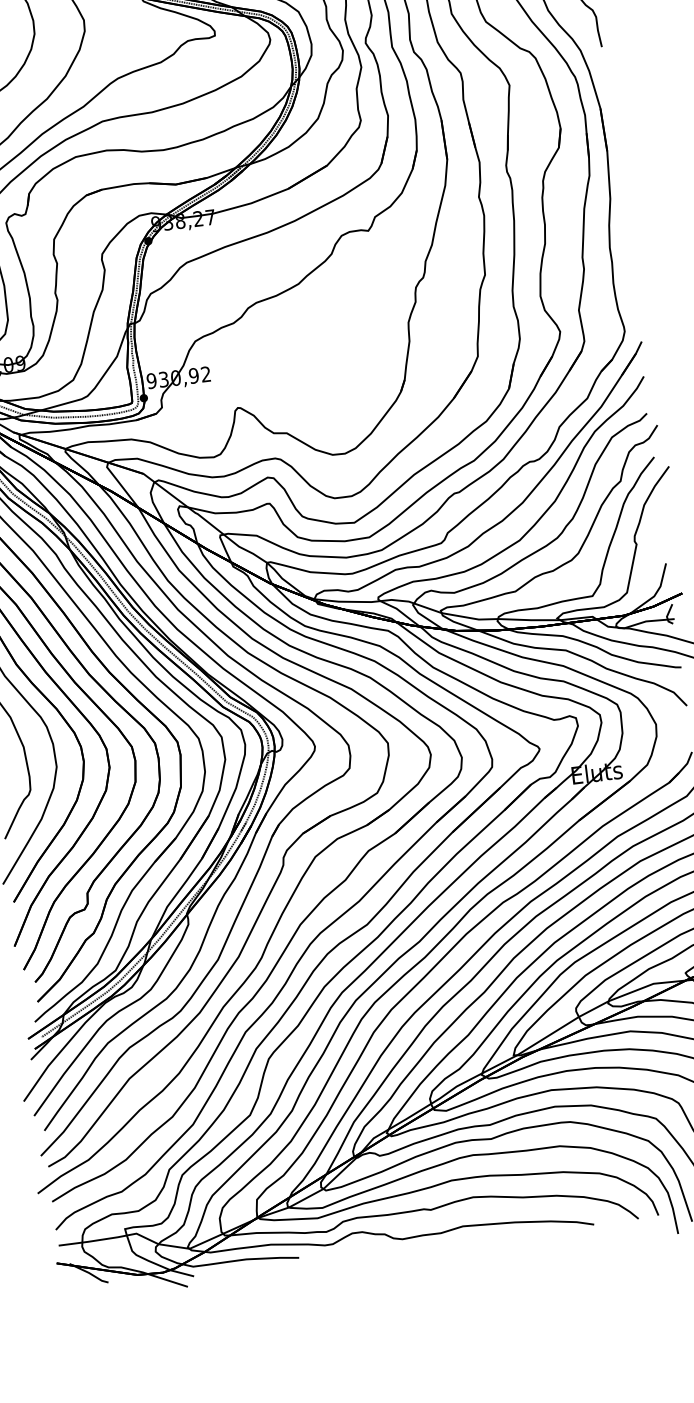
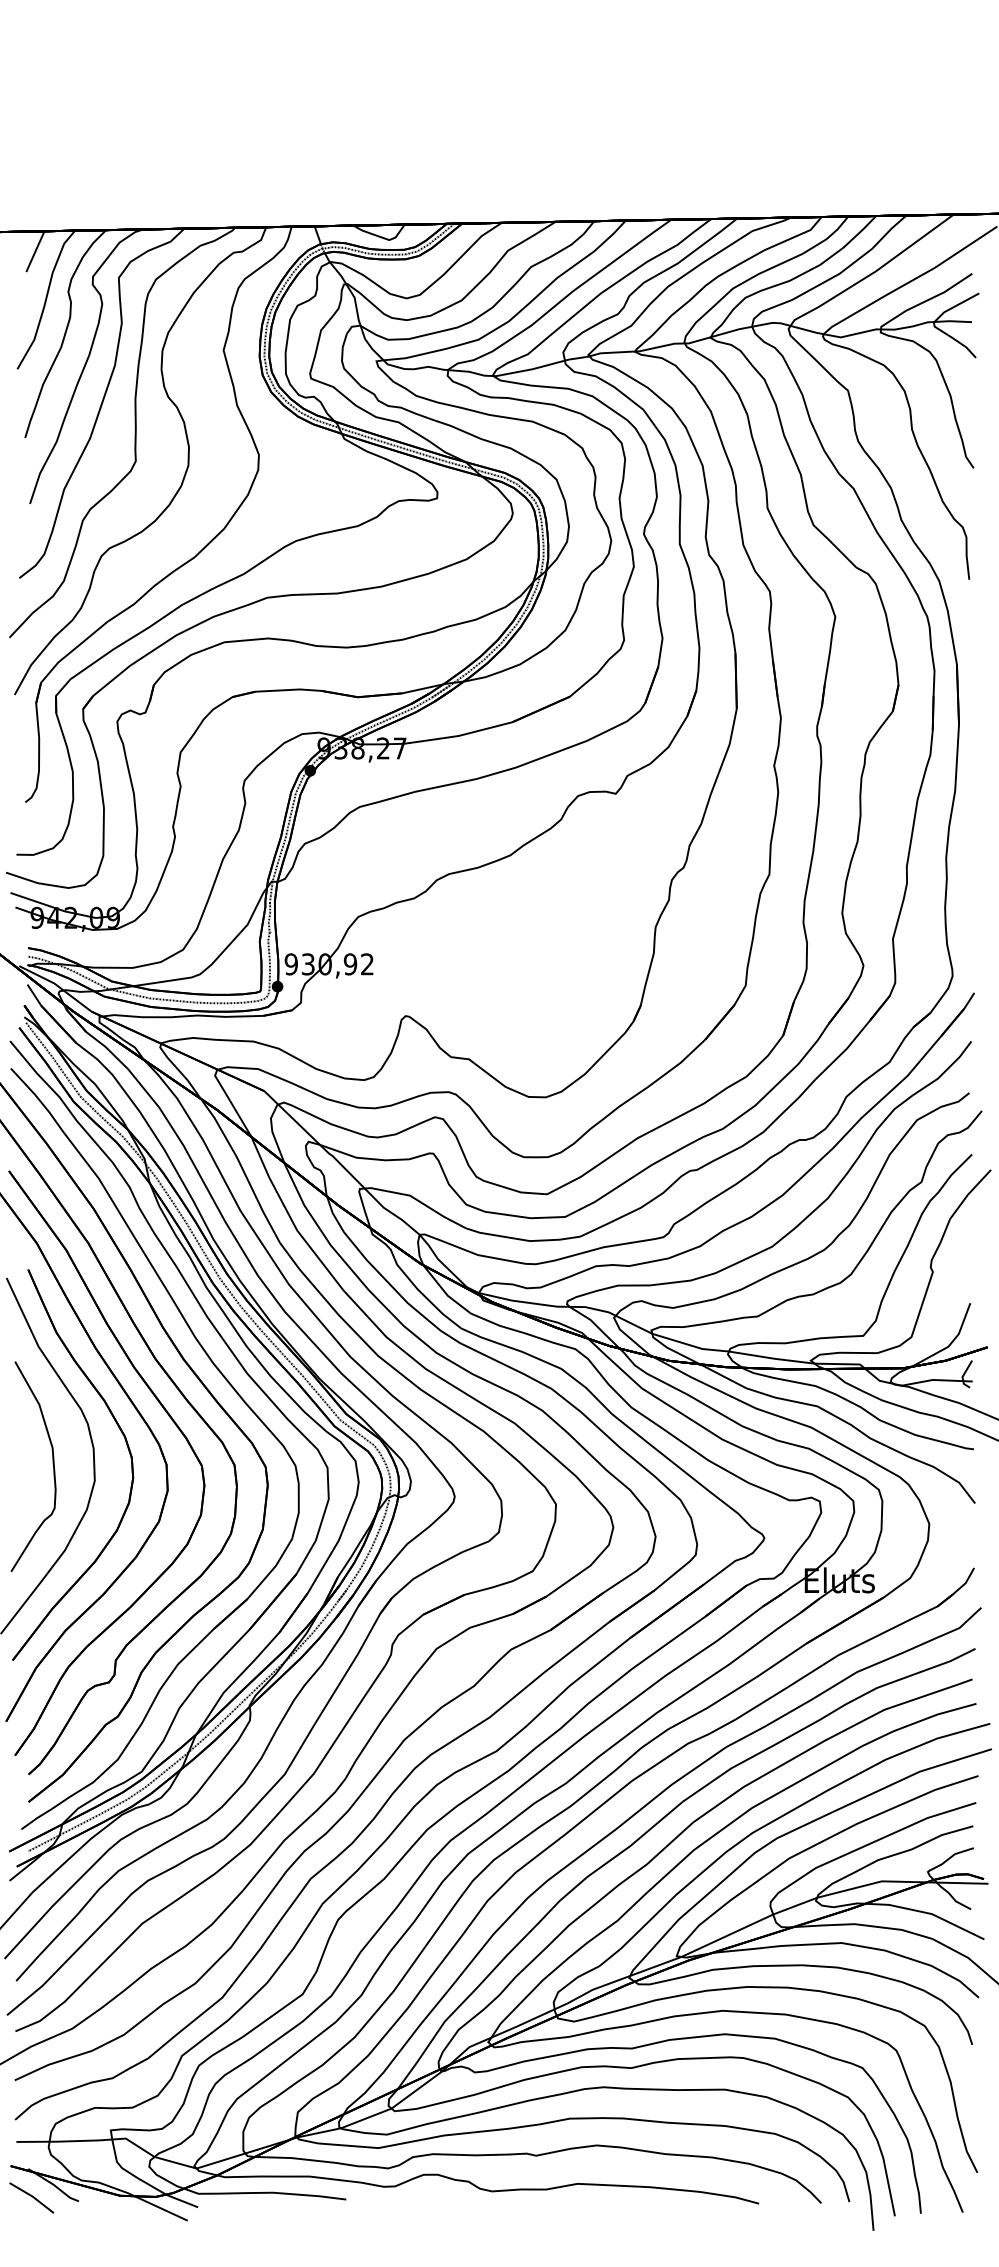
line: (74, 1283) -> (31, 2196), added

